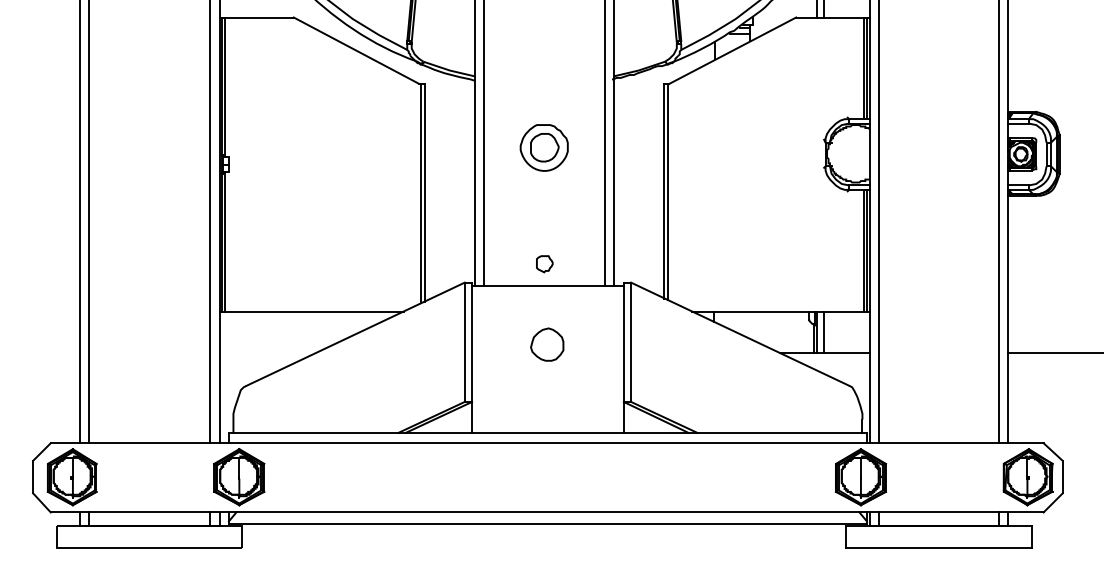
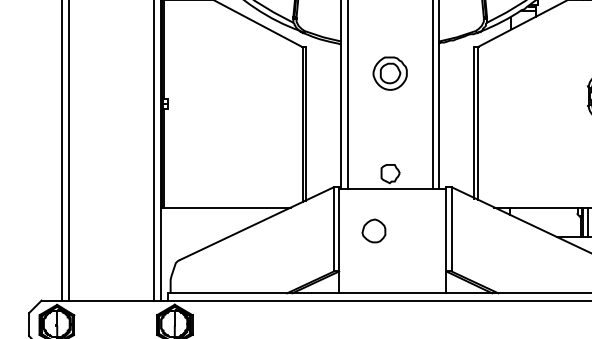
part: (543, 147) -> (389, 73), moved
part: (544, 264) -> (390, 174), size x1.6
part: (547, 344) -> (374, 230), moved

